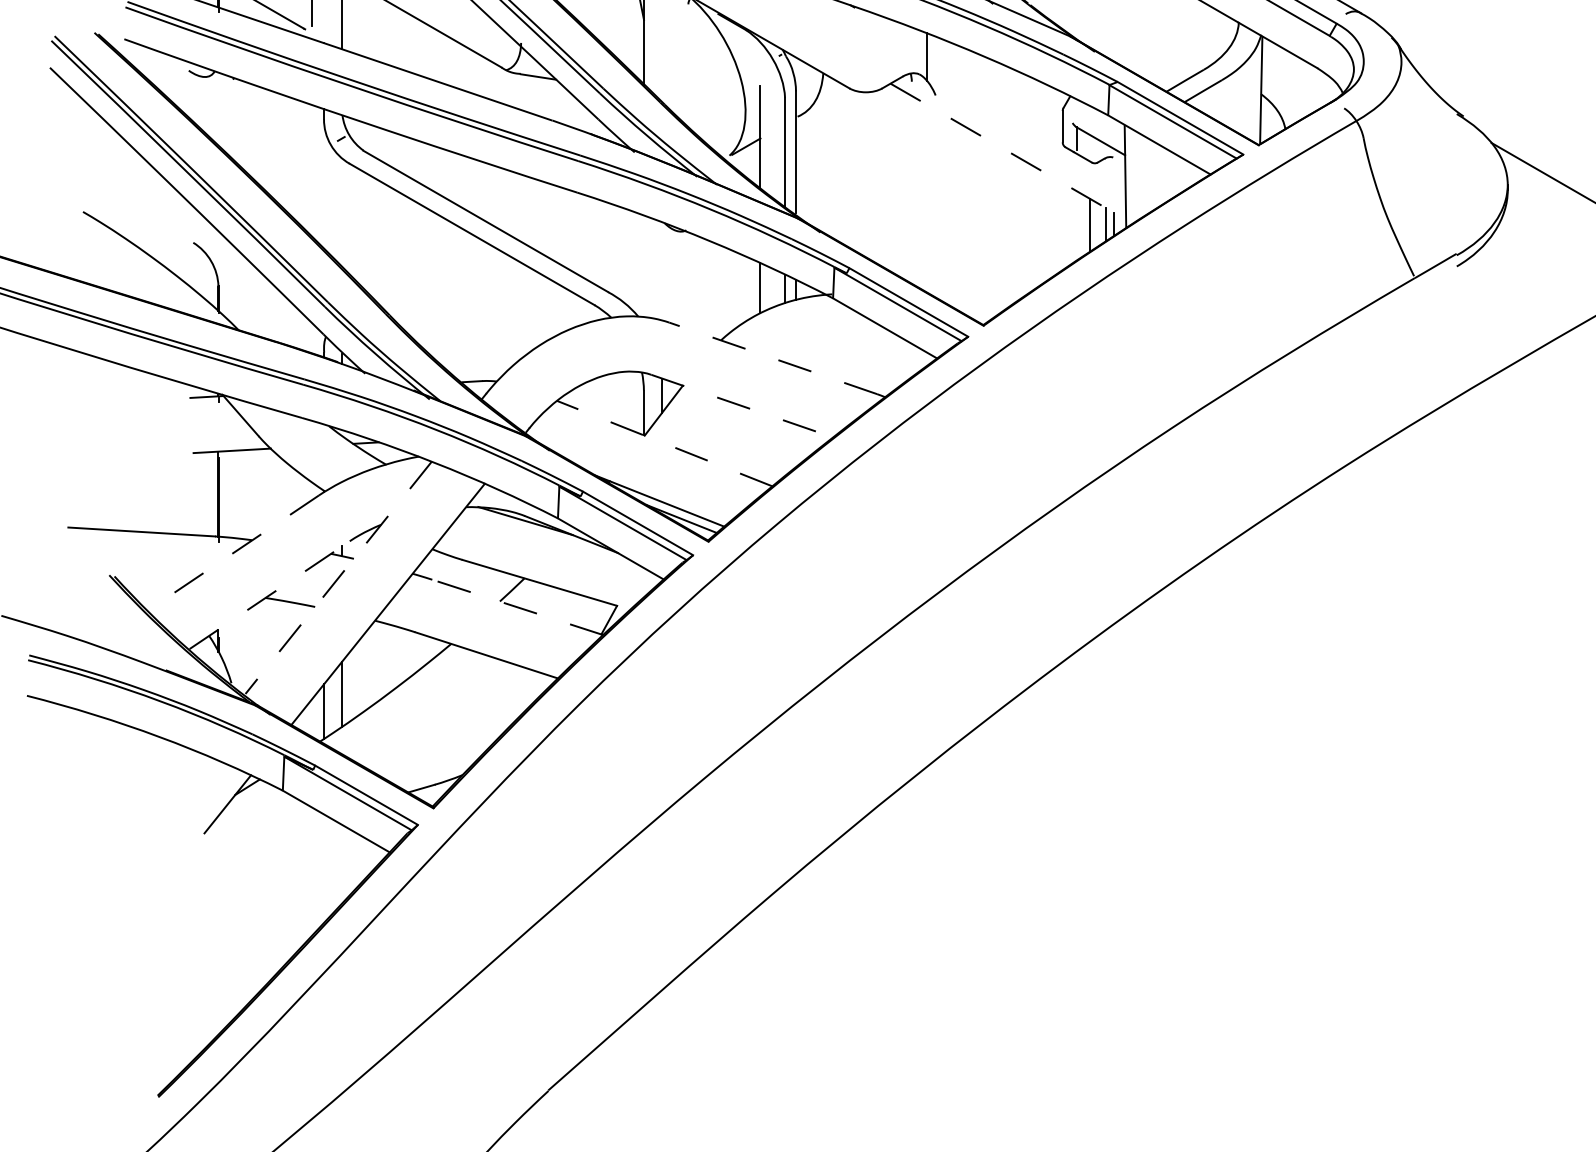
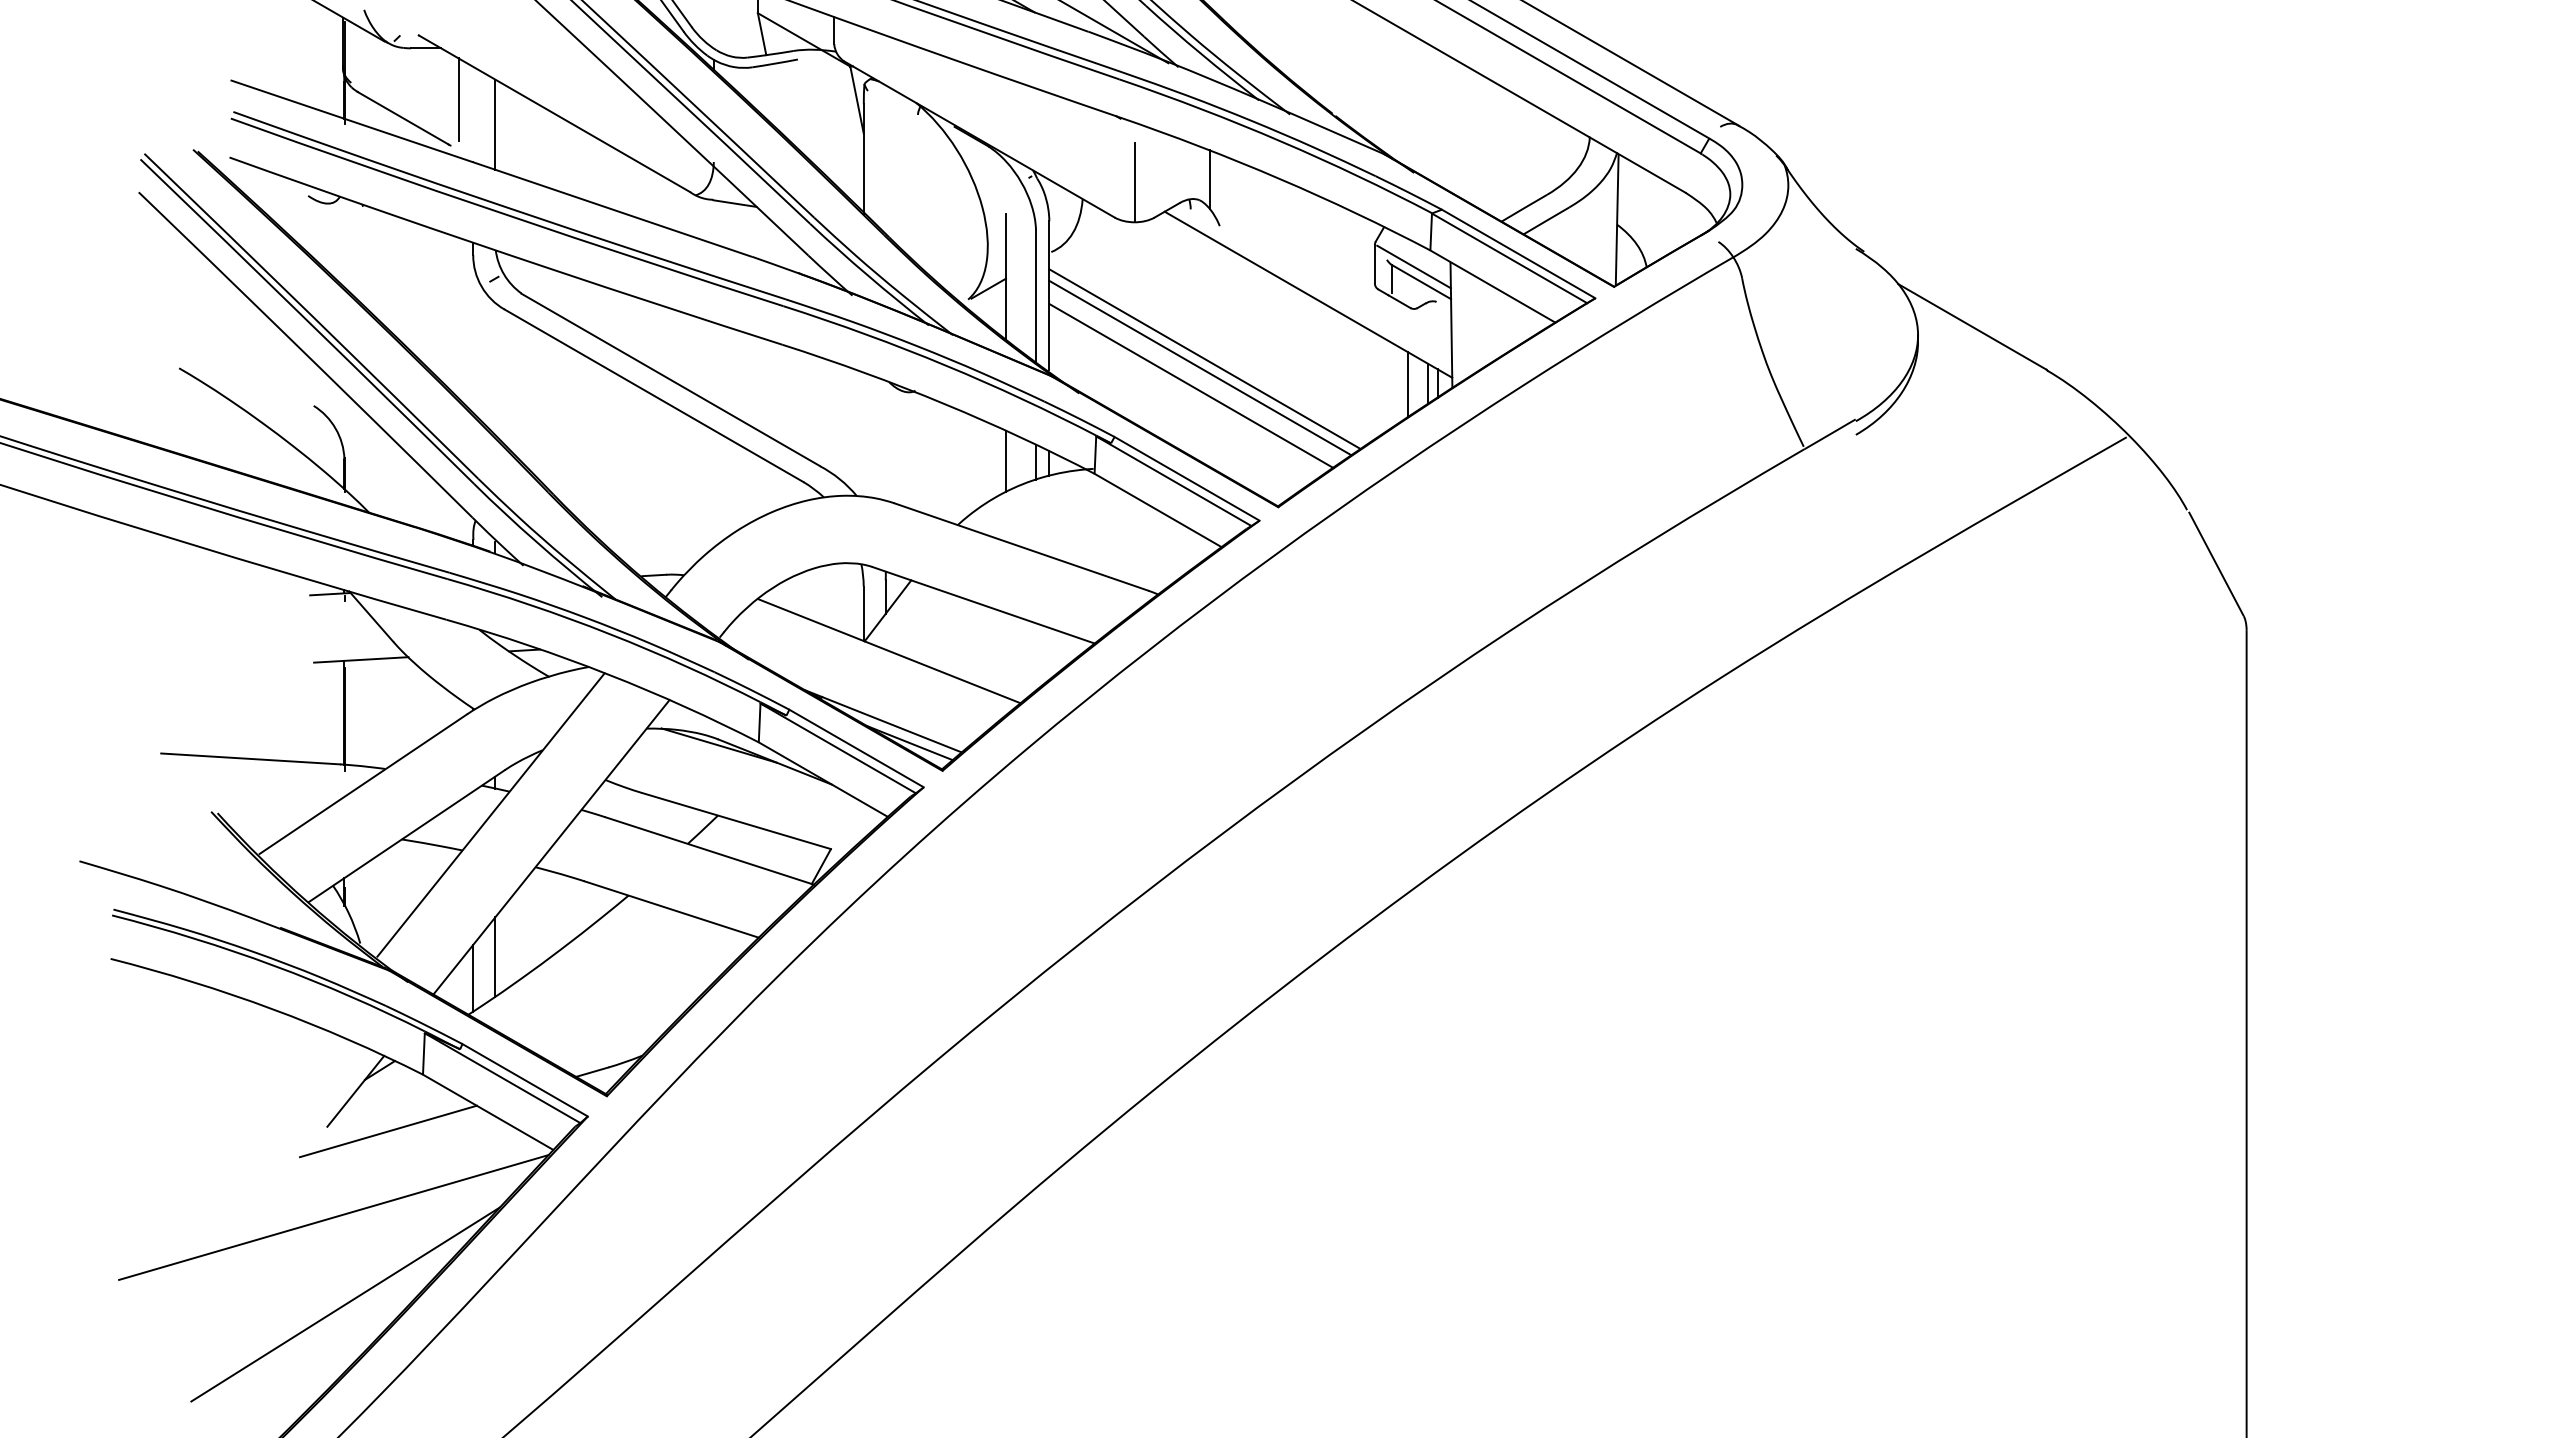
line: (865, 59) -> (1134, 182), added
line: (1094, 128) -> (1413, 266), added
line: (1008, 151) -> (1308, 294), dashed -> solid
line: (923, 203) -> (1204, 358), added
line: (919, 211) -> (1200, 367), added
line: (912, 226) -> (1191, 385), added
line: (773, 357) -> (1021, 546), dashed -> solid
line: (742, 406) -> (984, 605), dashed -> solid
line: (664, 443) -> (888, 650), dashed -> solid
line: (234, 552) -> (363, 784), dashed -> solid
line: (338, 577) -> (491, 814), dashed -> solid
line: (269, 595) -> (406, 836), dashed -> solid
line: (517, 607) -> (709, 850), dashed -> solid
line: (253, 837) -> (387, 1131), added
line: (209, 907) -> (333, 1217), added
line: (219, 978) -> (345, 1304), added

